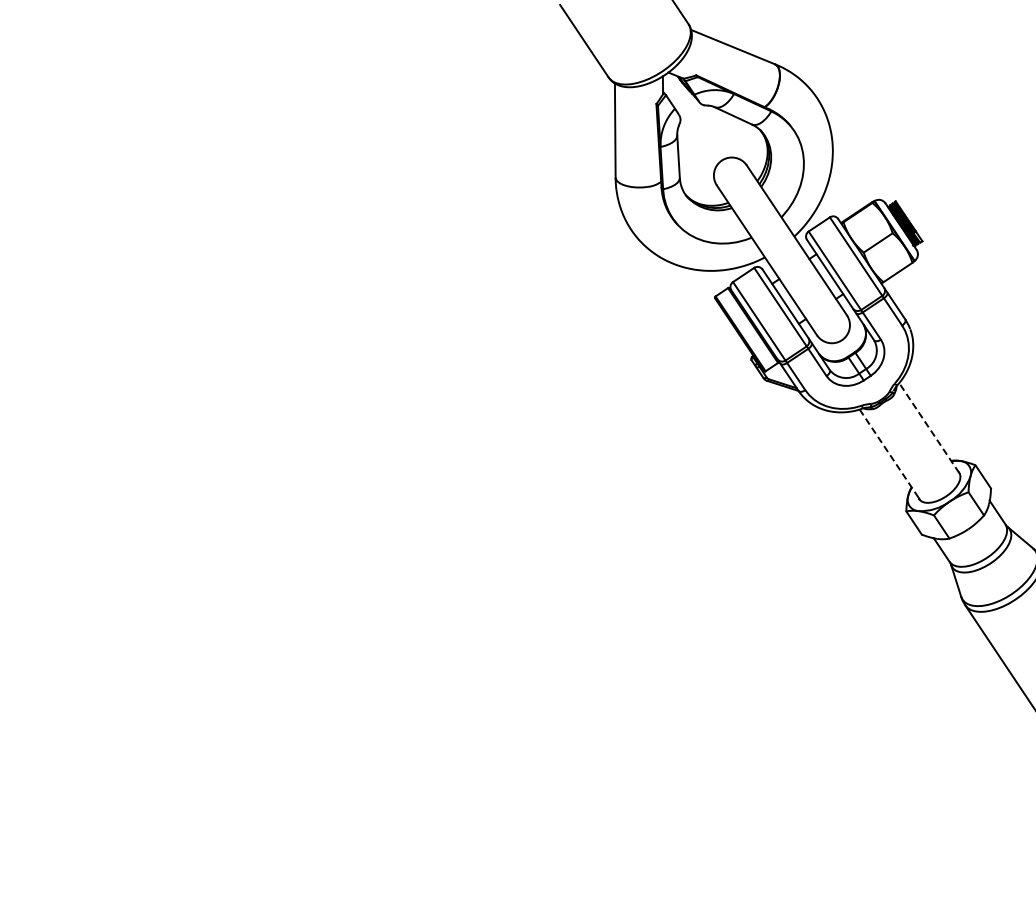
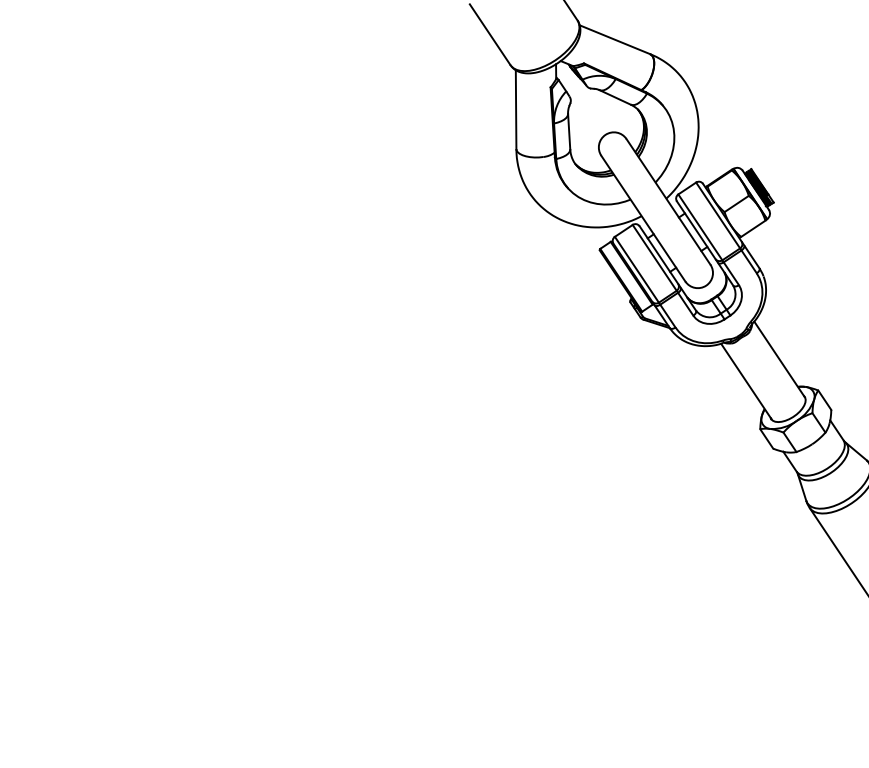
line: (928, 427) -> (778, 358), dashed -> solid
line: (889, 454) -> (746, 381), dashed -> solid

